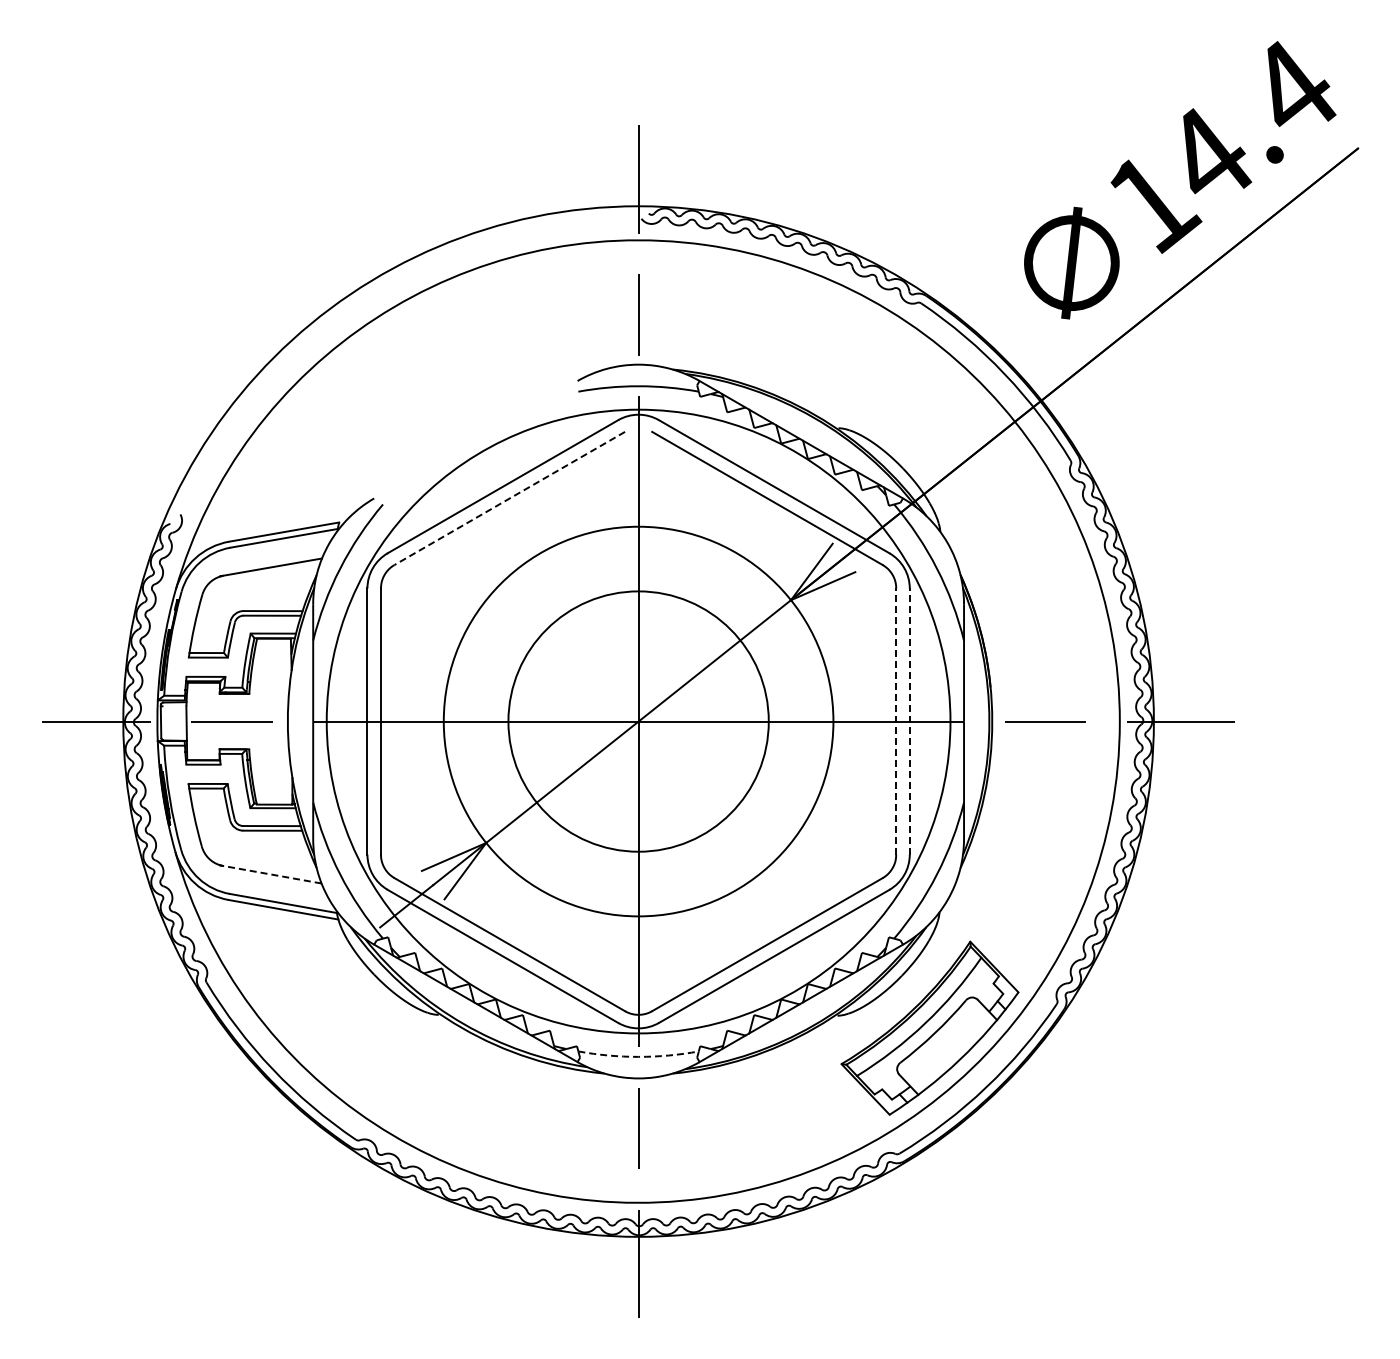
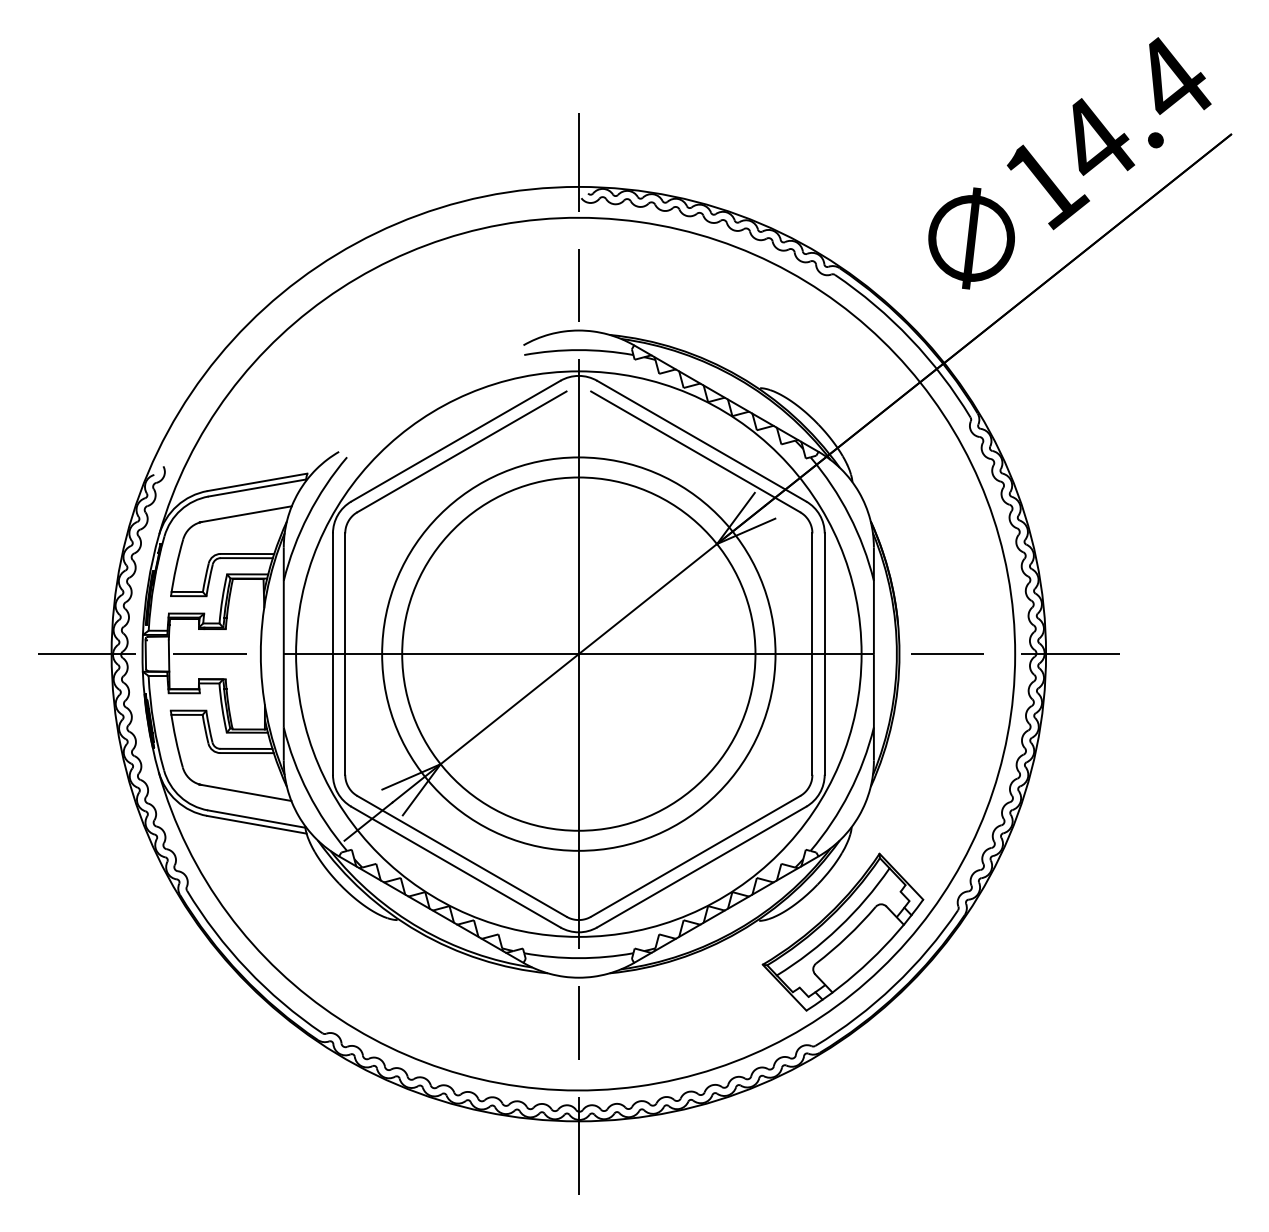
line: (509, 498) -> (461, 451), dashed -> solid
circle: (638, 721) -> (578, 654), size x1.67
line: (896, 721) -> (812, 654), dashed -> solid
line: (909, 721) -> (824, 654), dashed -> solid
line: (270, 874) -> (245, 792), dashed -> solid
arc: (638, 1056) -> (578, 957), dashed -> solid

